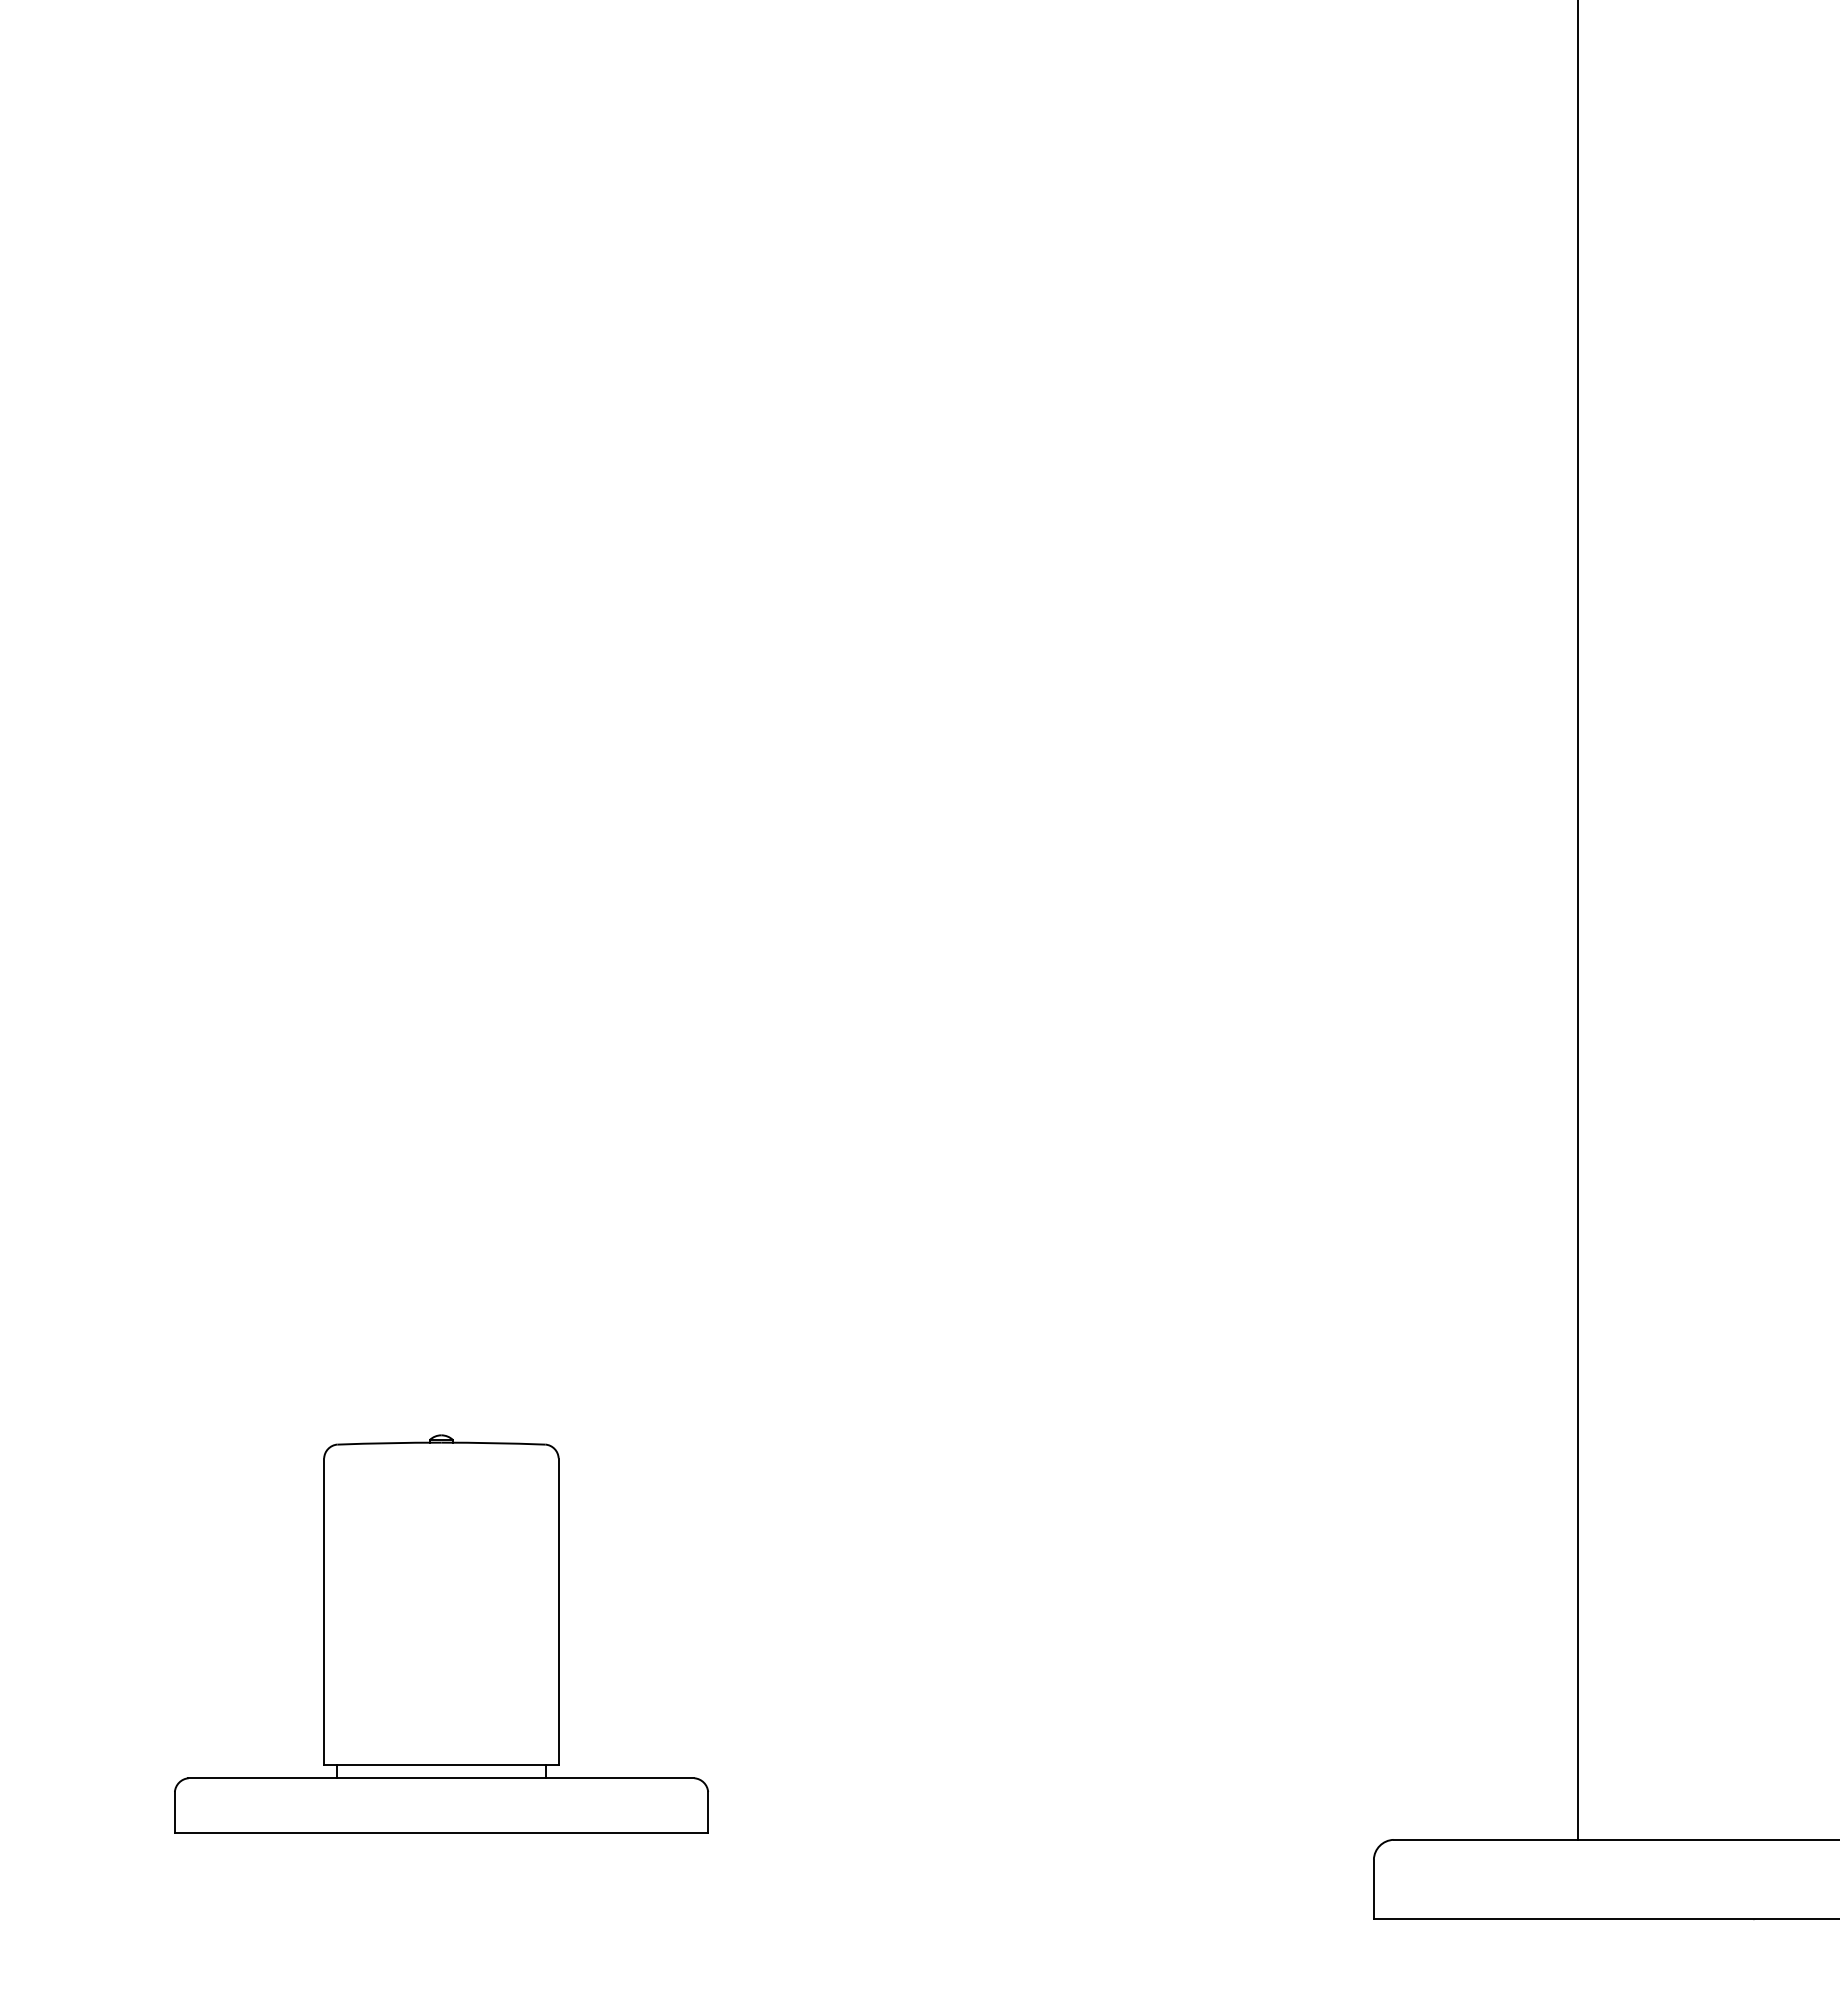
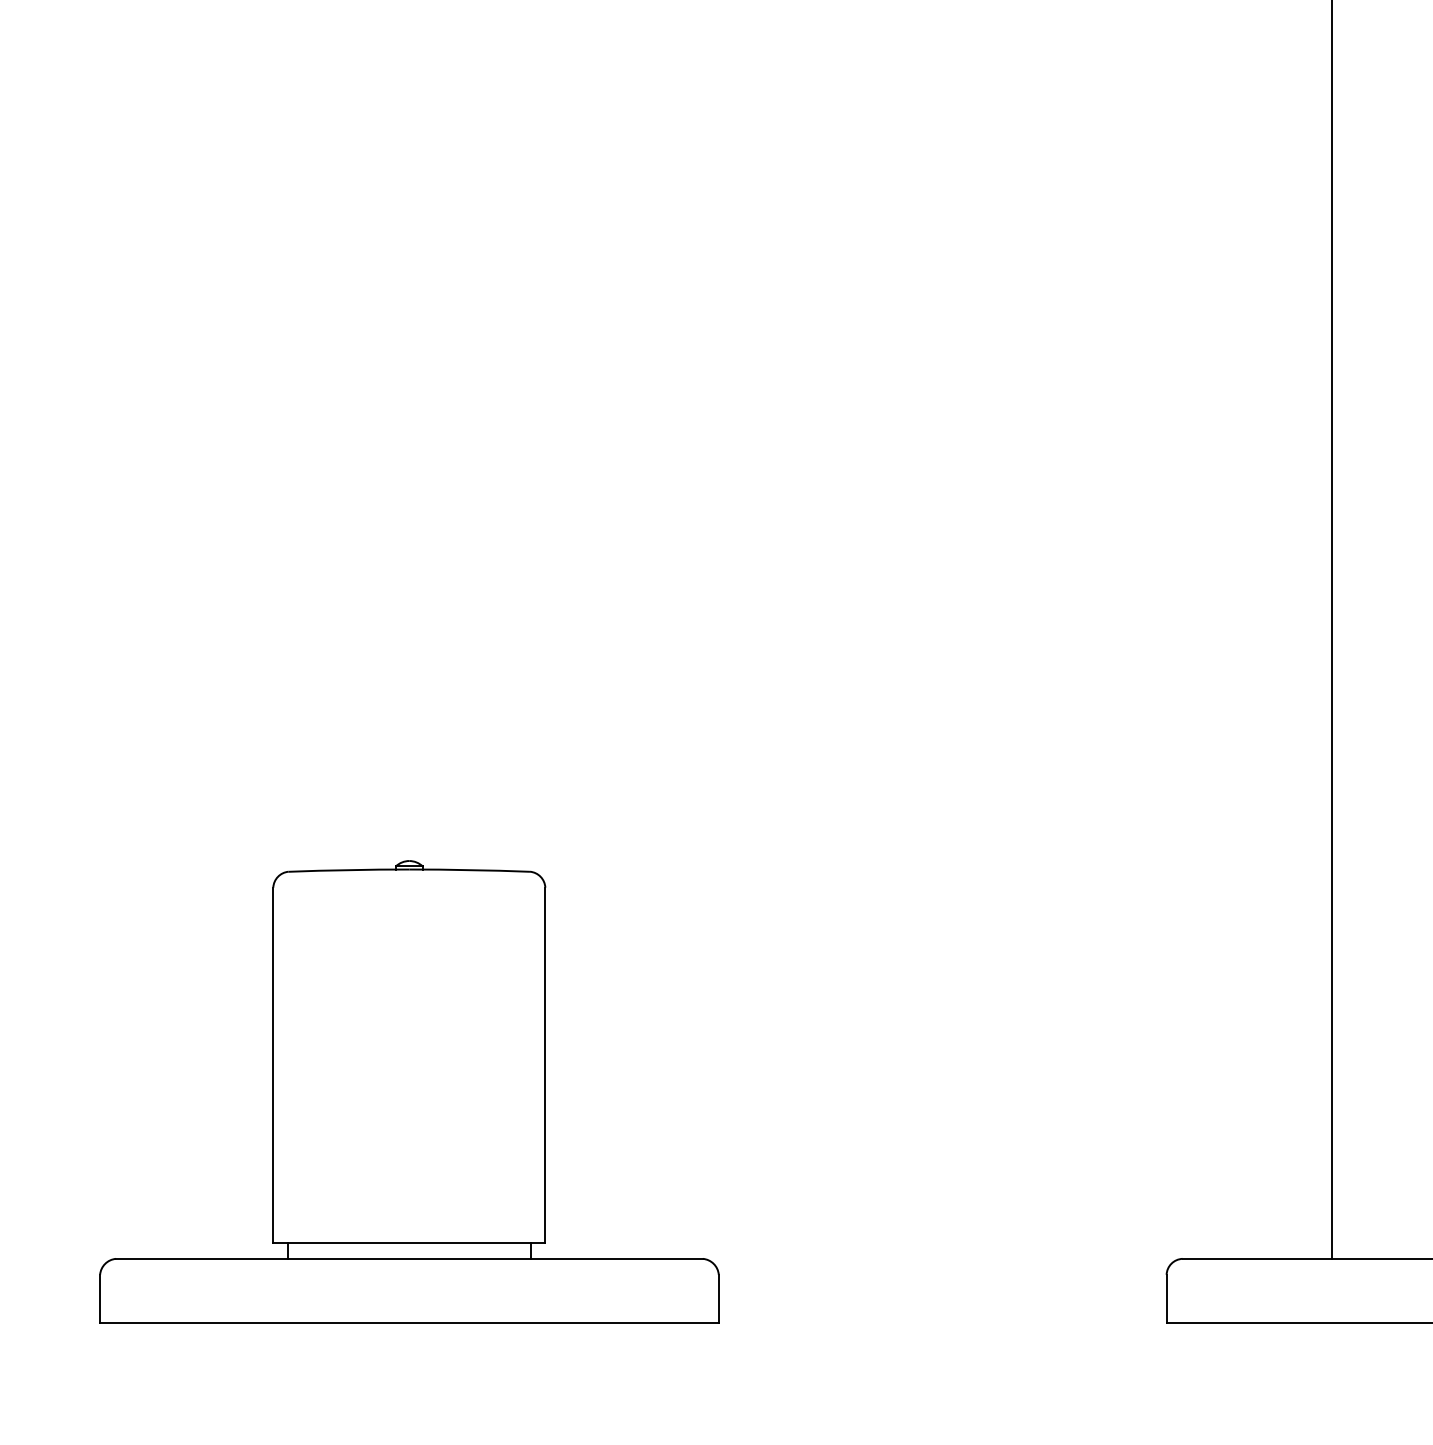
part: (441, 1634) -> (409, 1092), size x1.43

